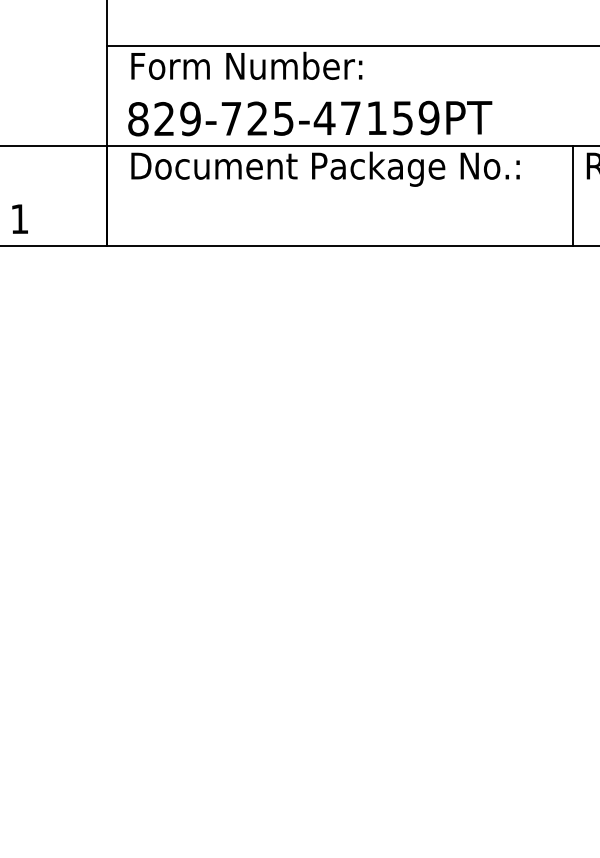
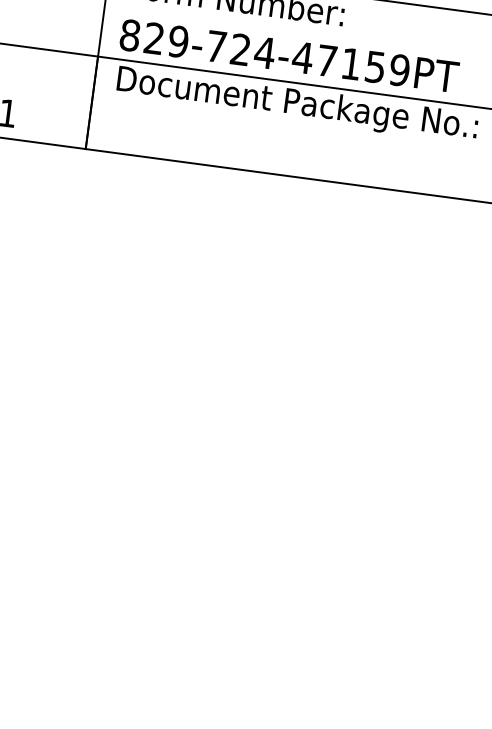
text: (283, 118) -> (264, 52), 829-725-47159PT -> 829-724-47159PT

